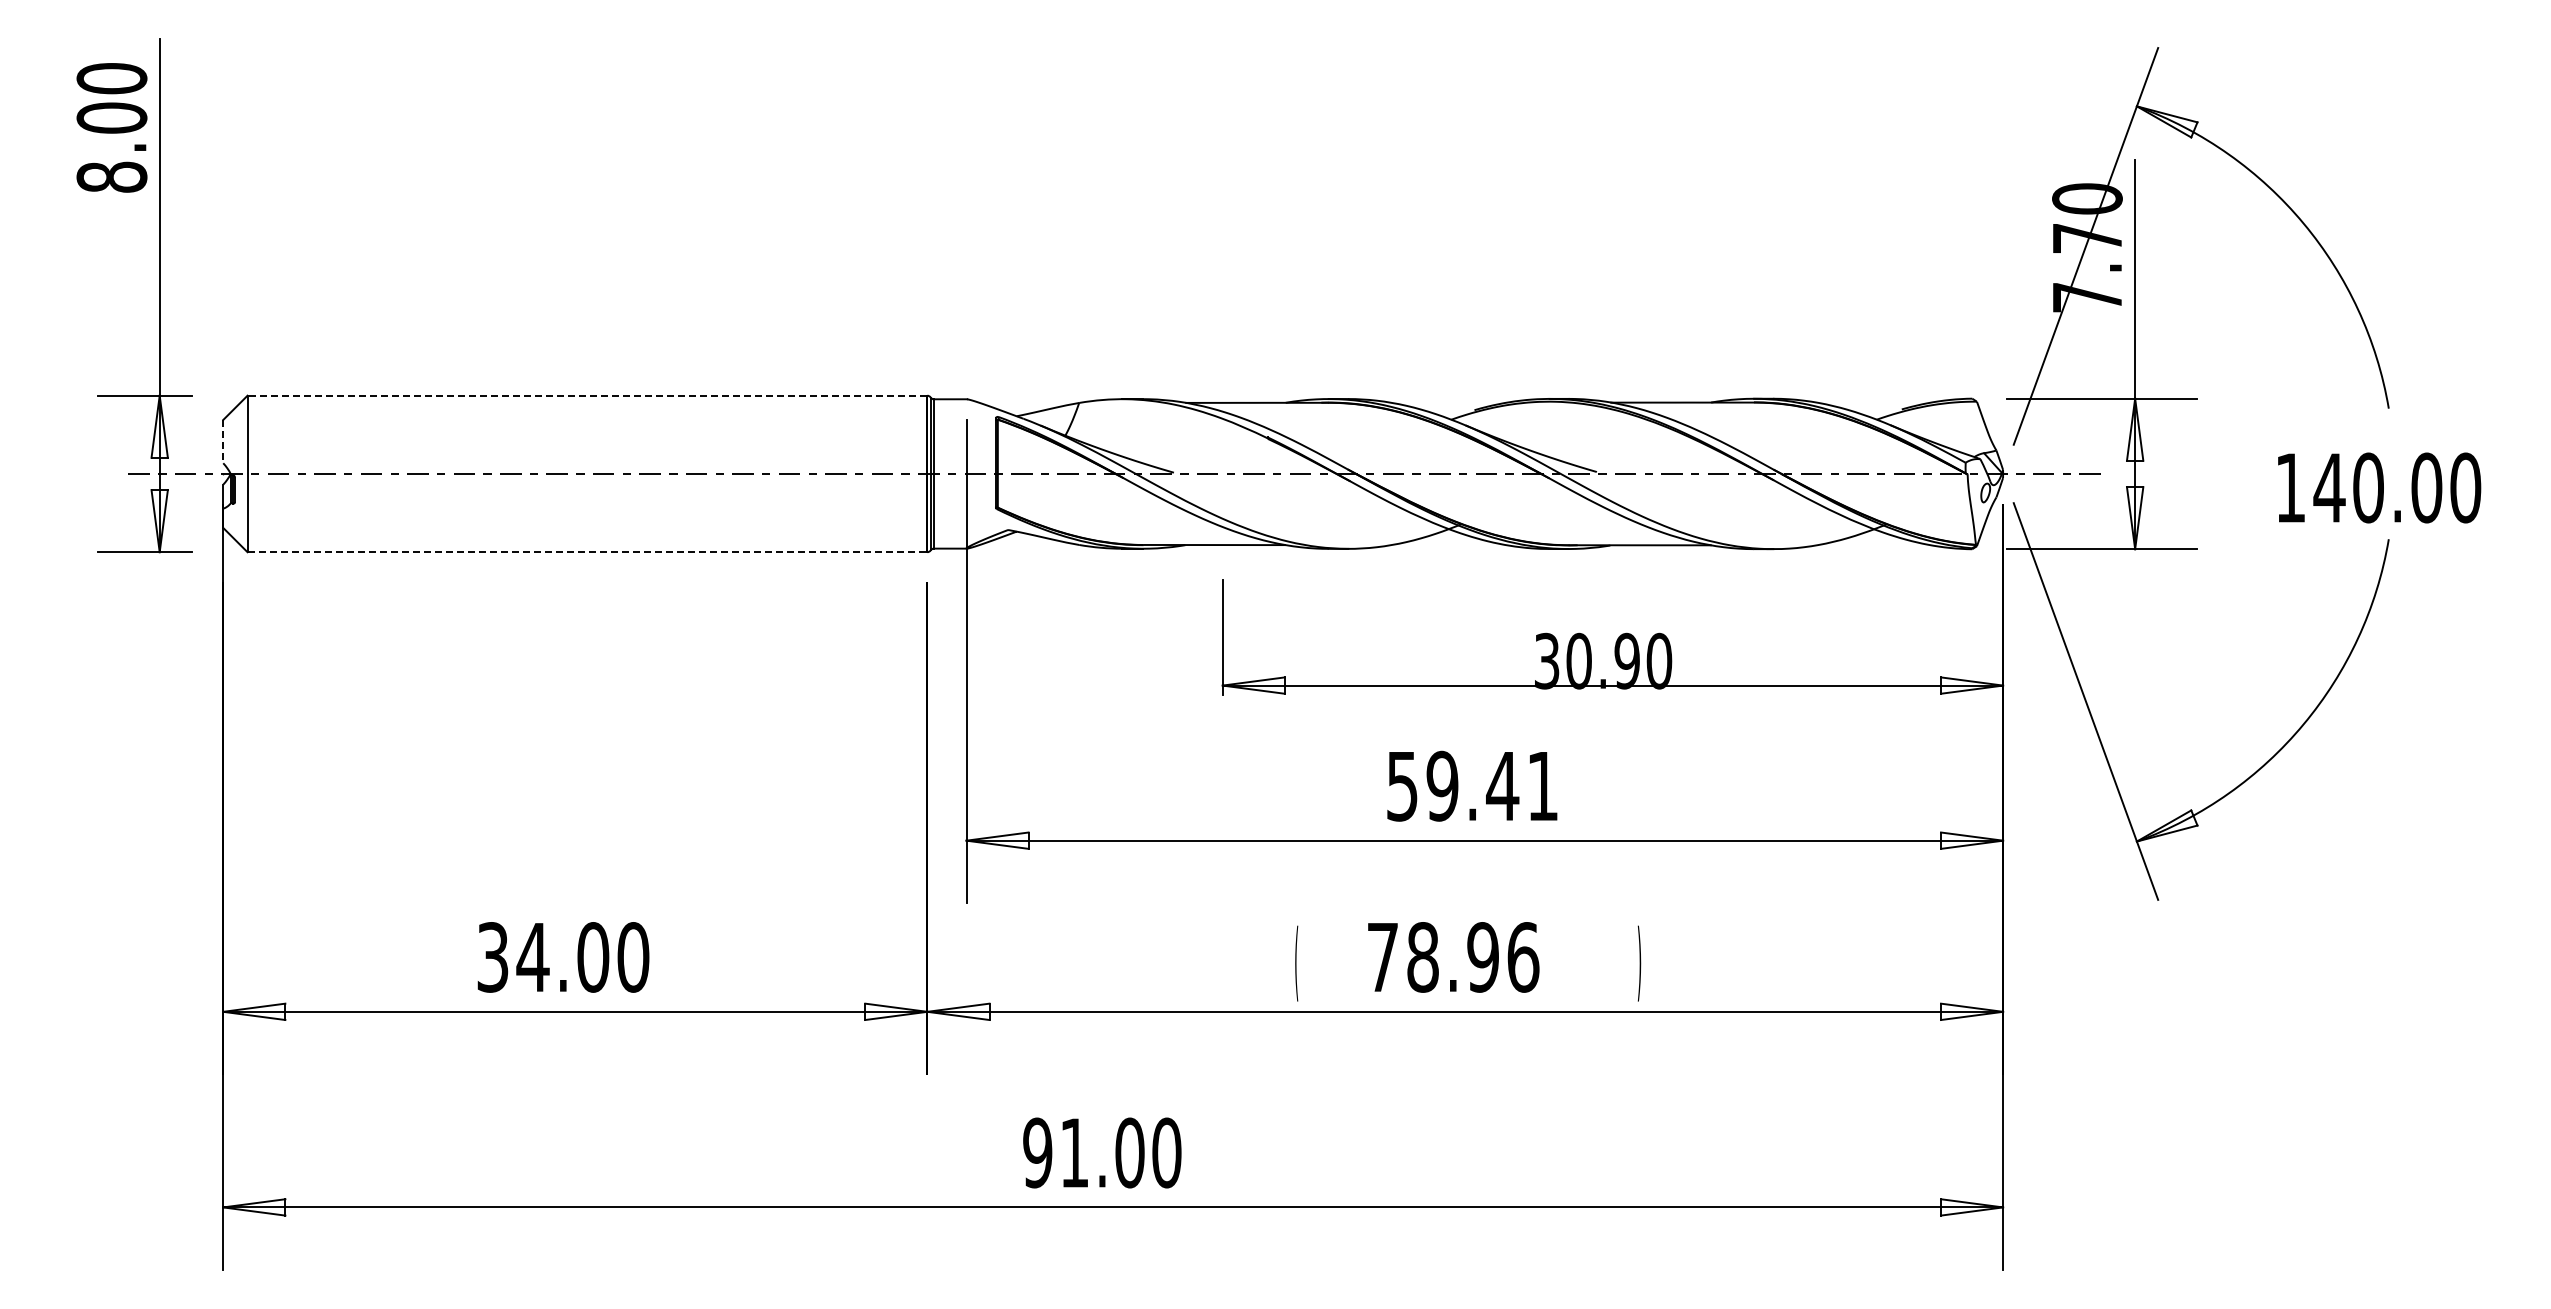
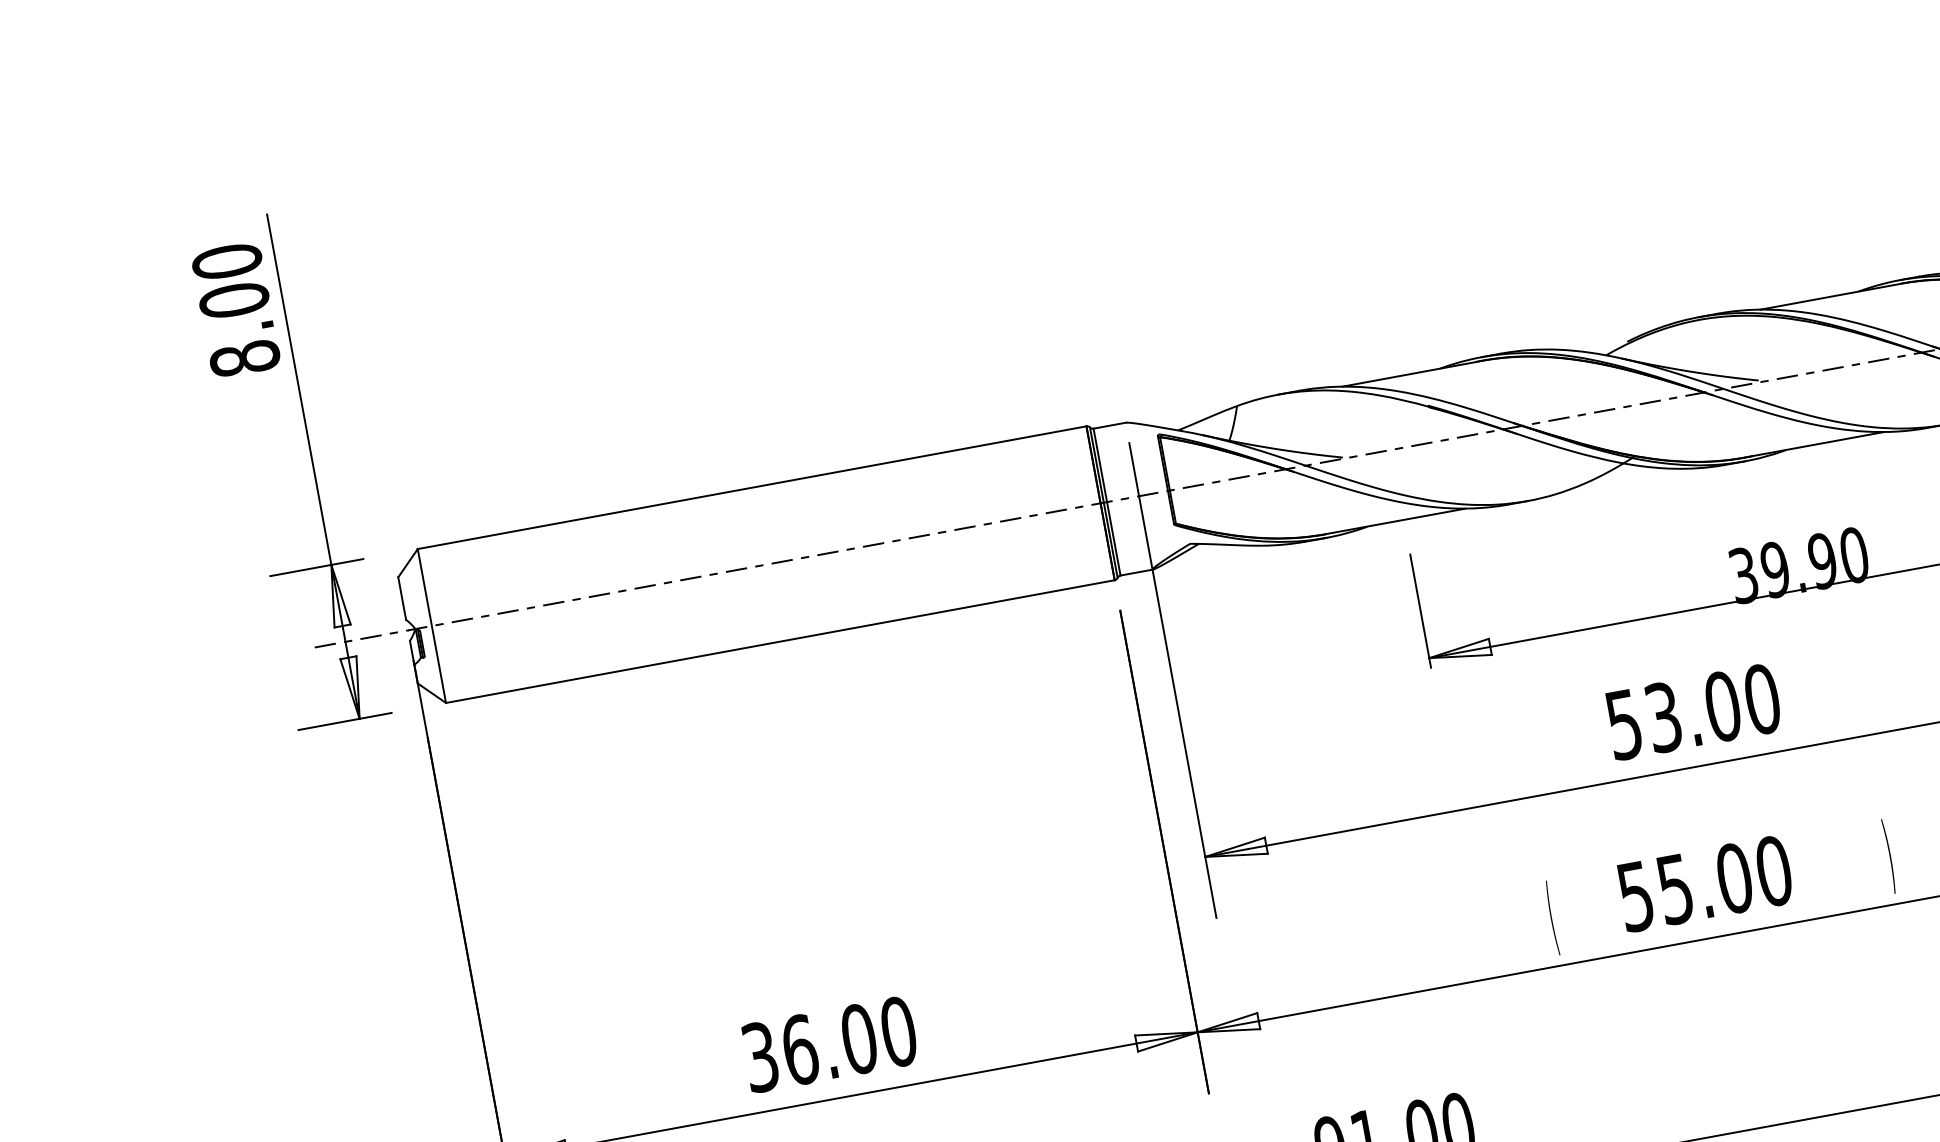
line: (587, 395) -> (752, 487), dashed -> solid
line: (223, 441) -> (402, 598), dashed -> solid
line: (587, 552) -> (780, 641), dashed -> solid
text: (1578, 661) -> (1774, 570), 30.90 -> 39.90
text: (1492, 785) -> (1712, 707), 59.41 -> 53.00
text: (532, 957) -> (799, 1050), 34.00 -> 36.00
text: (1453, 957) -> (1705, 883), 78.96 -> 55.00

